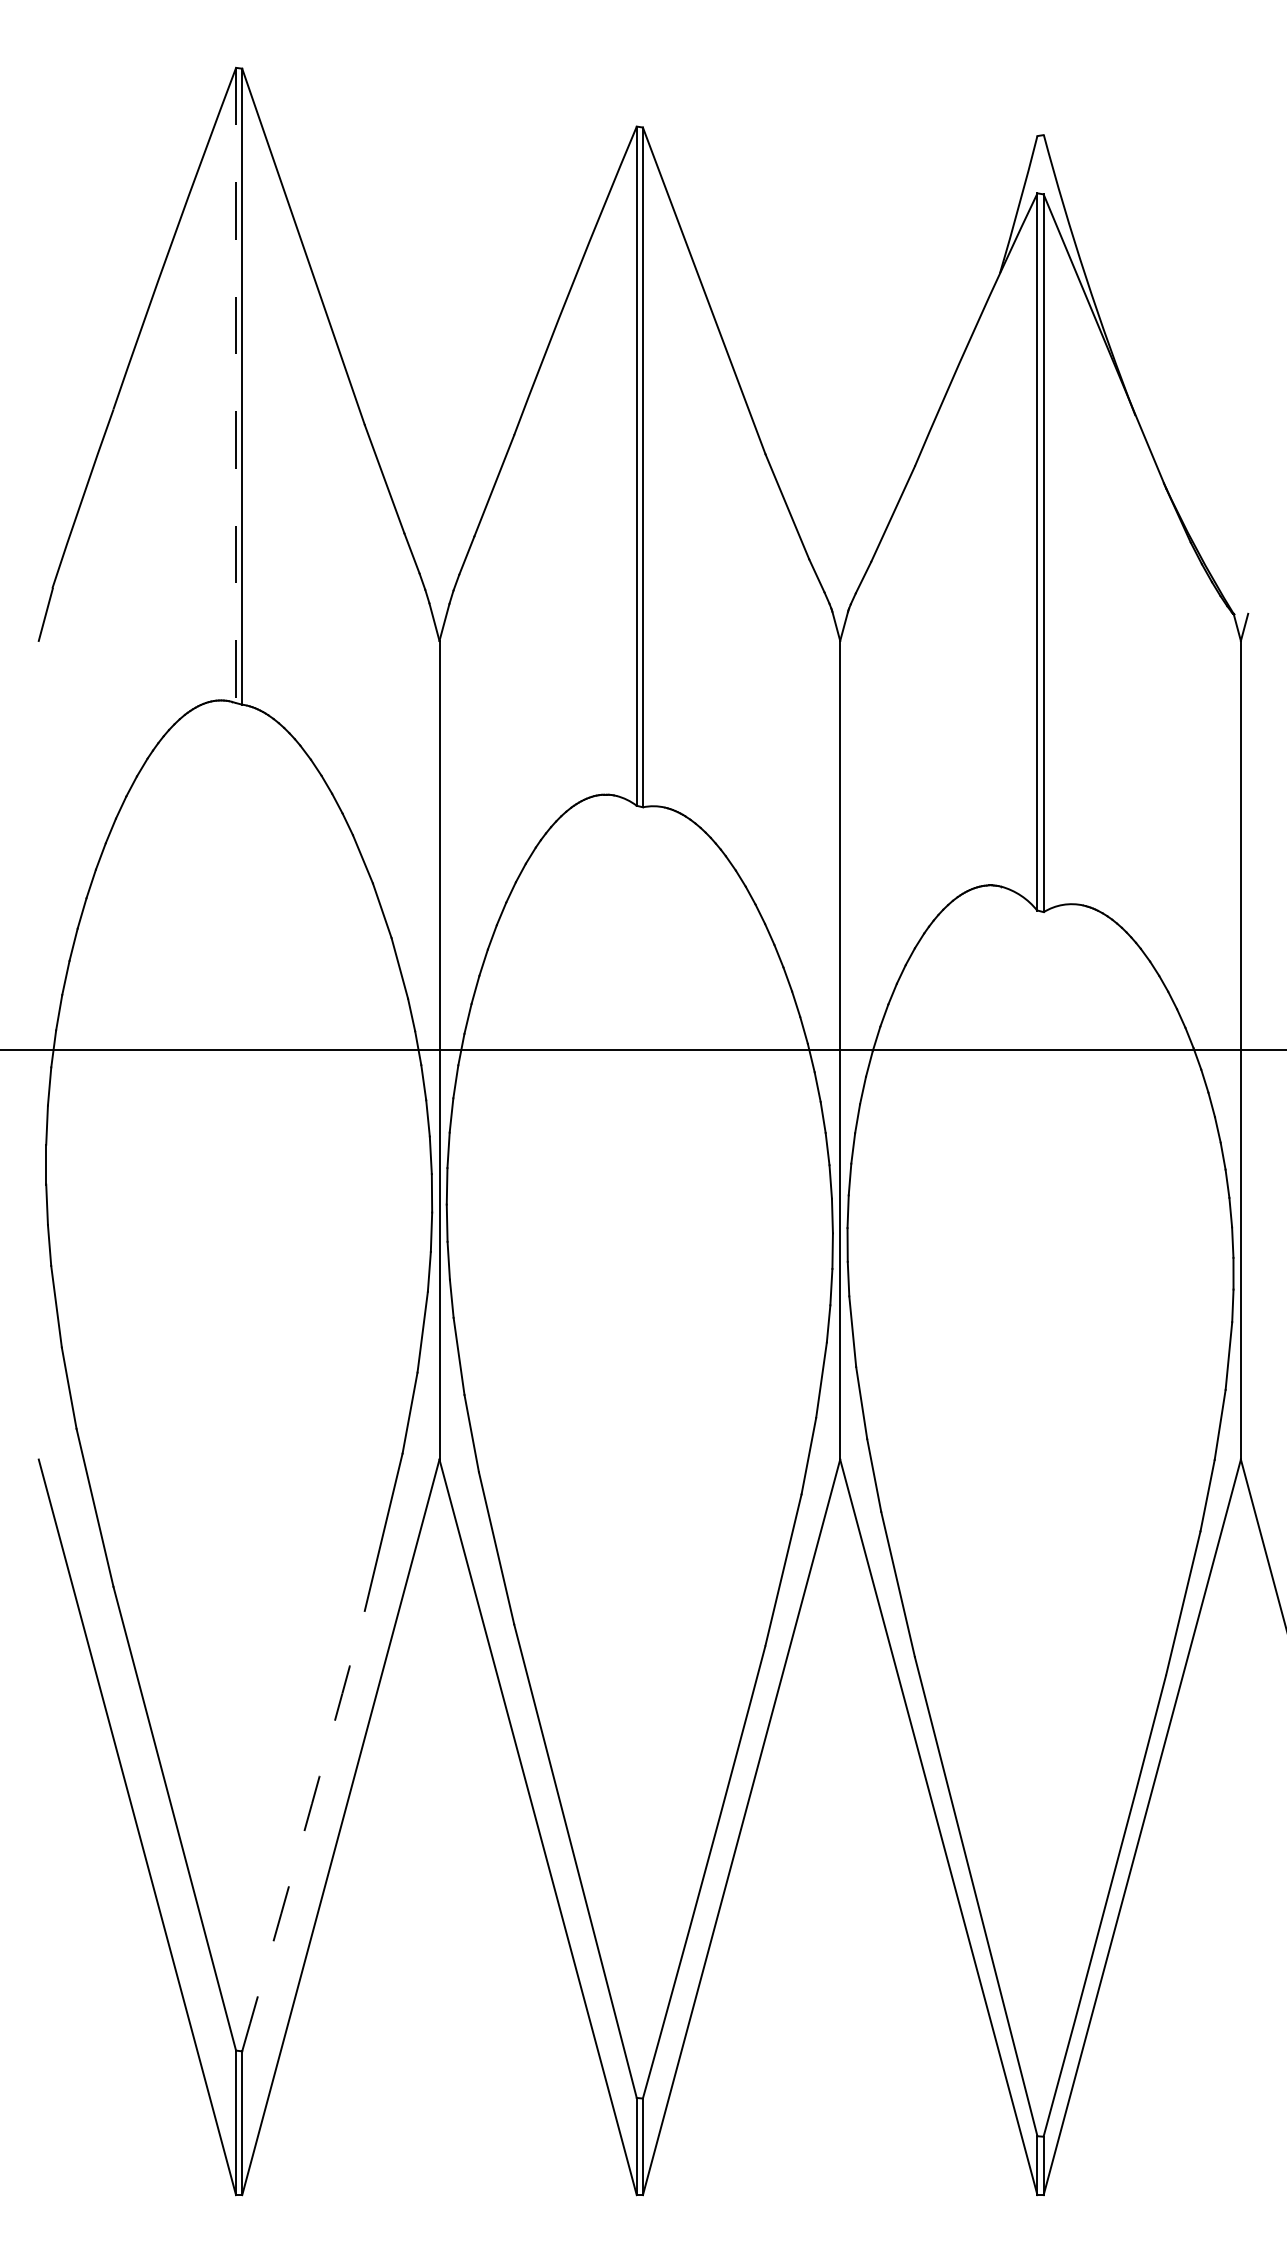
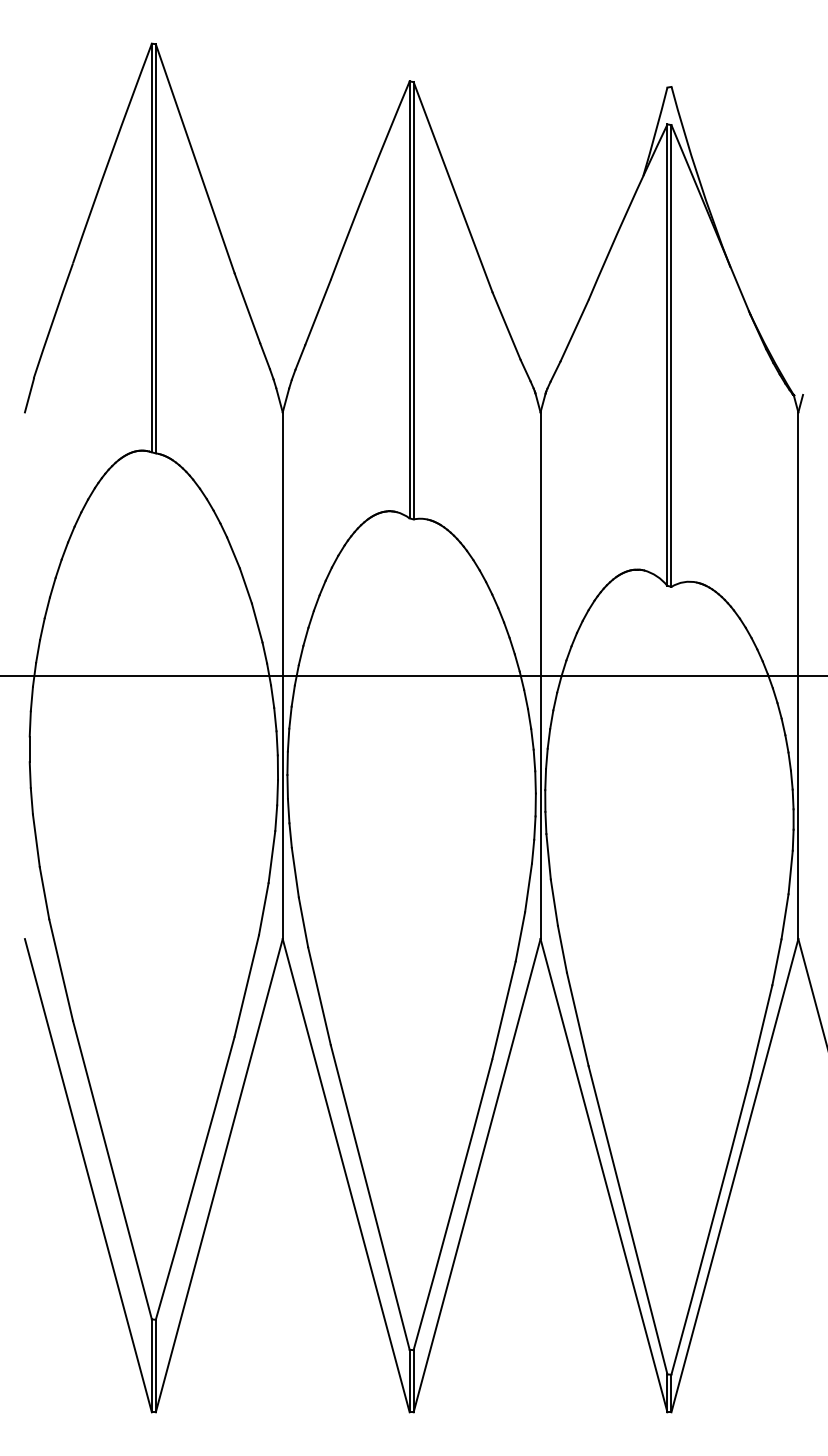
line: (235, 386) -> (151, 248), dashed -> solid
arc: (303, 1831) -> (195, 1178), dashed -> solid

